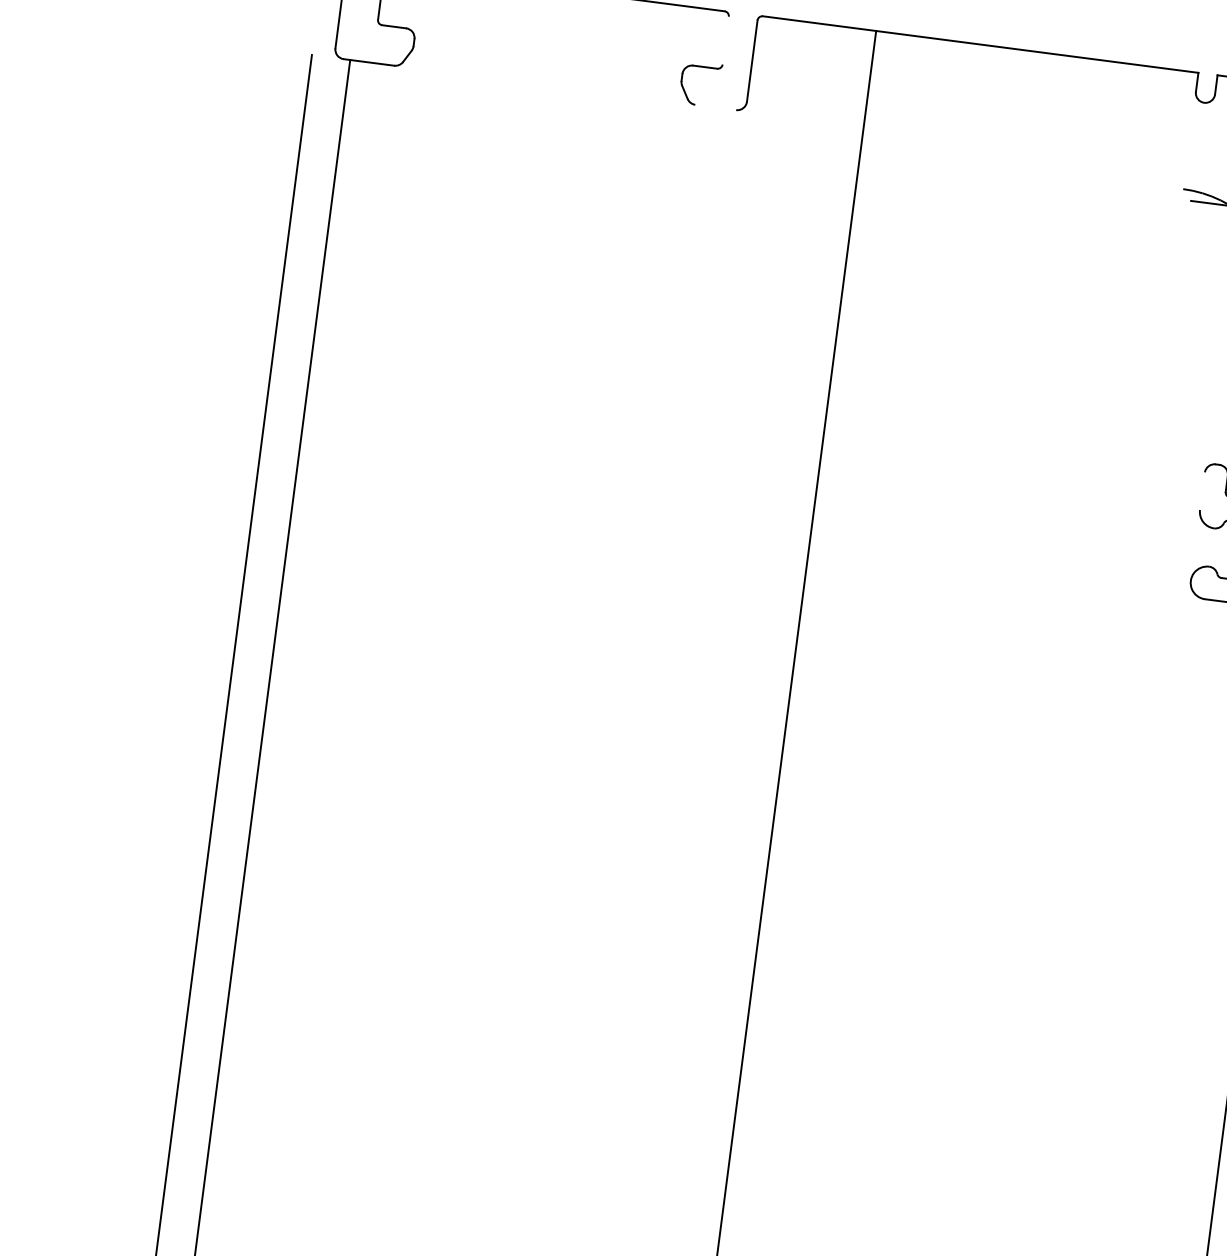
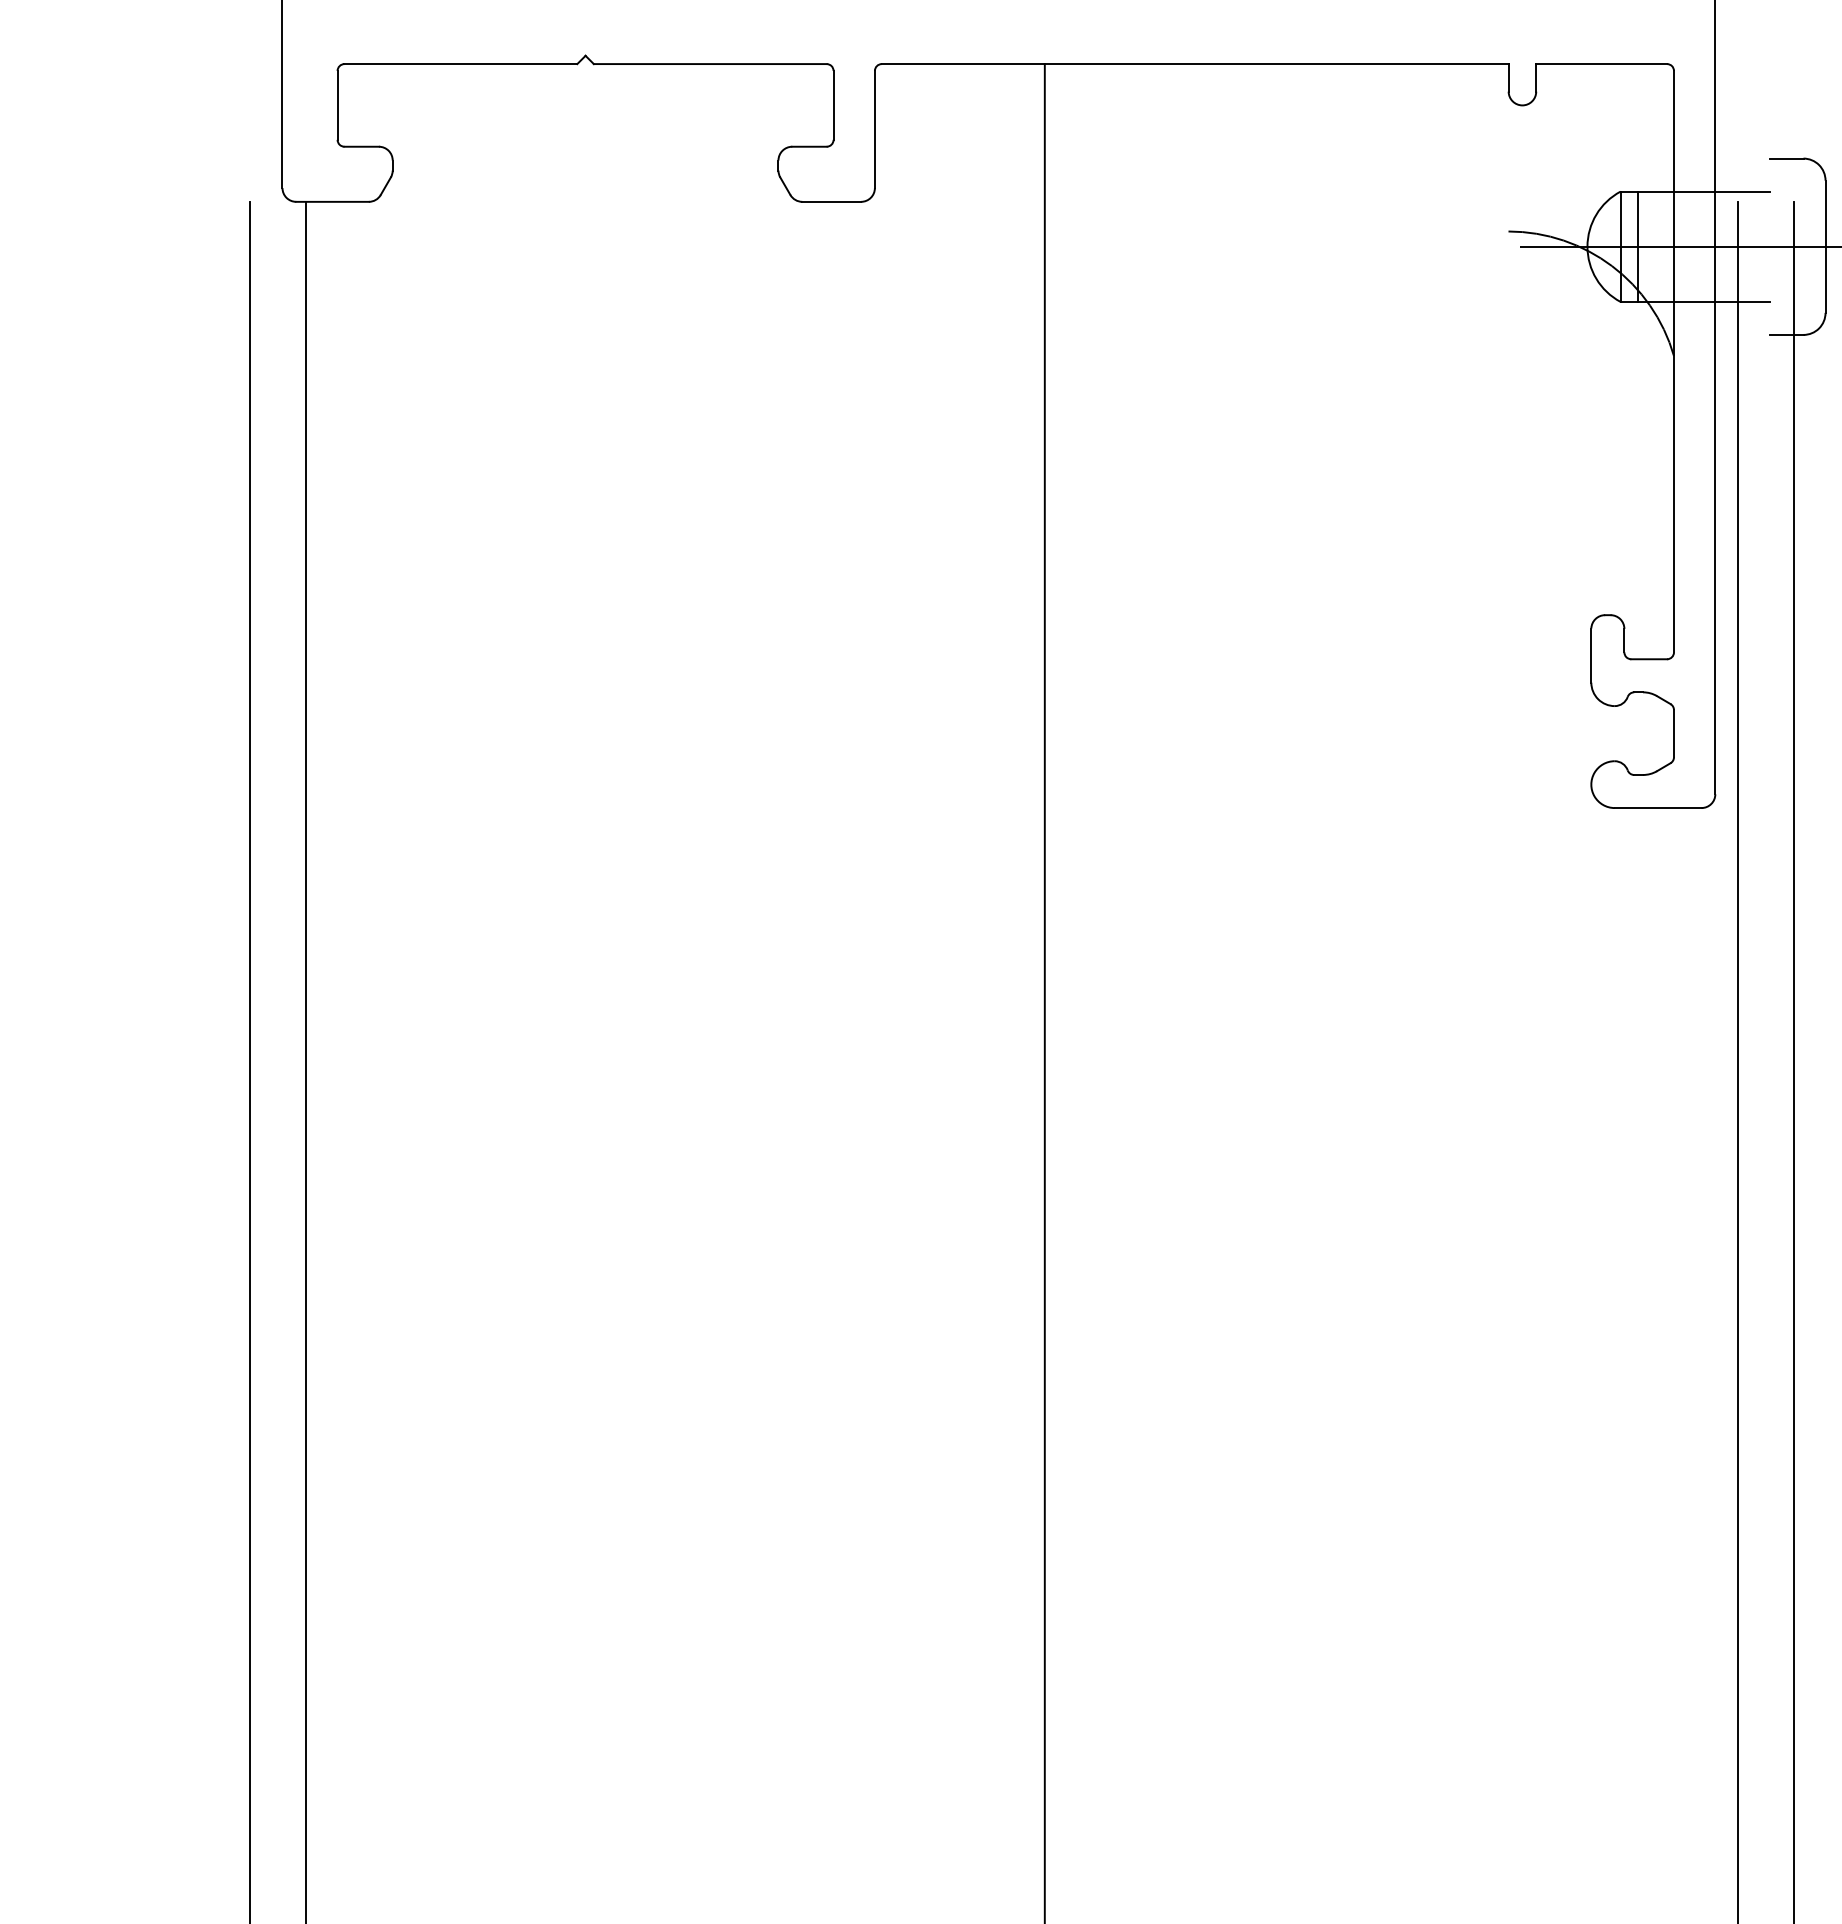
line: (725, 40) -> (833, 104), added
line: (715, 107) -> (831, 201), added
line: (1202, 491) -> (1591, 655), added

